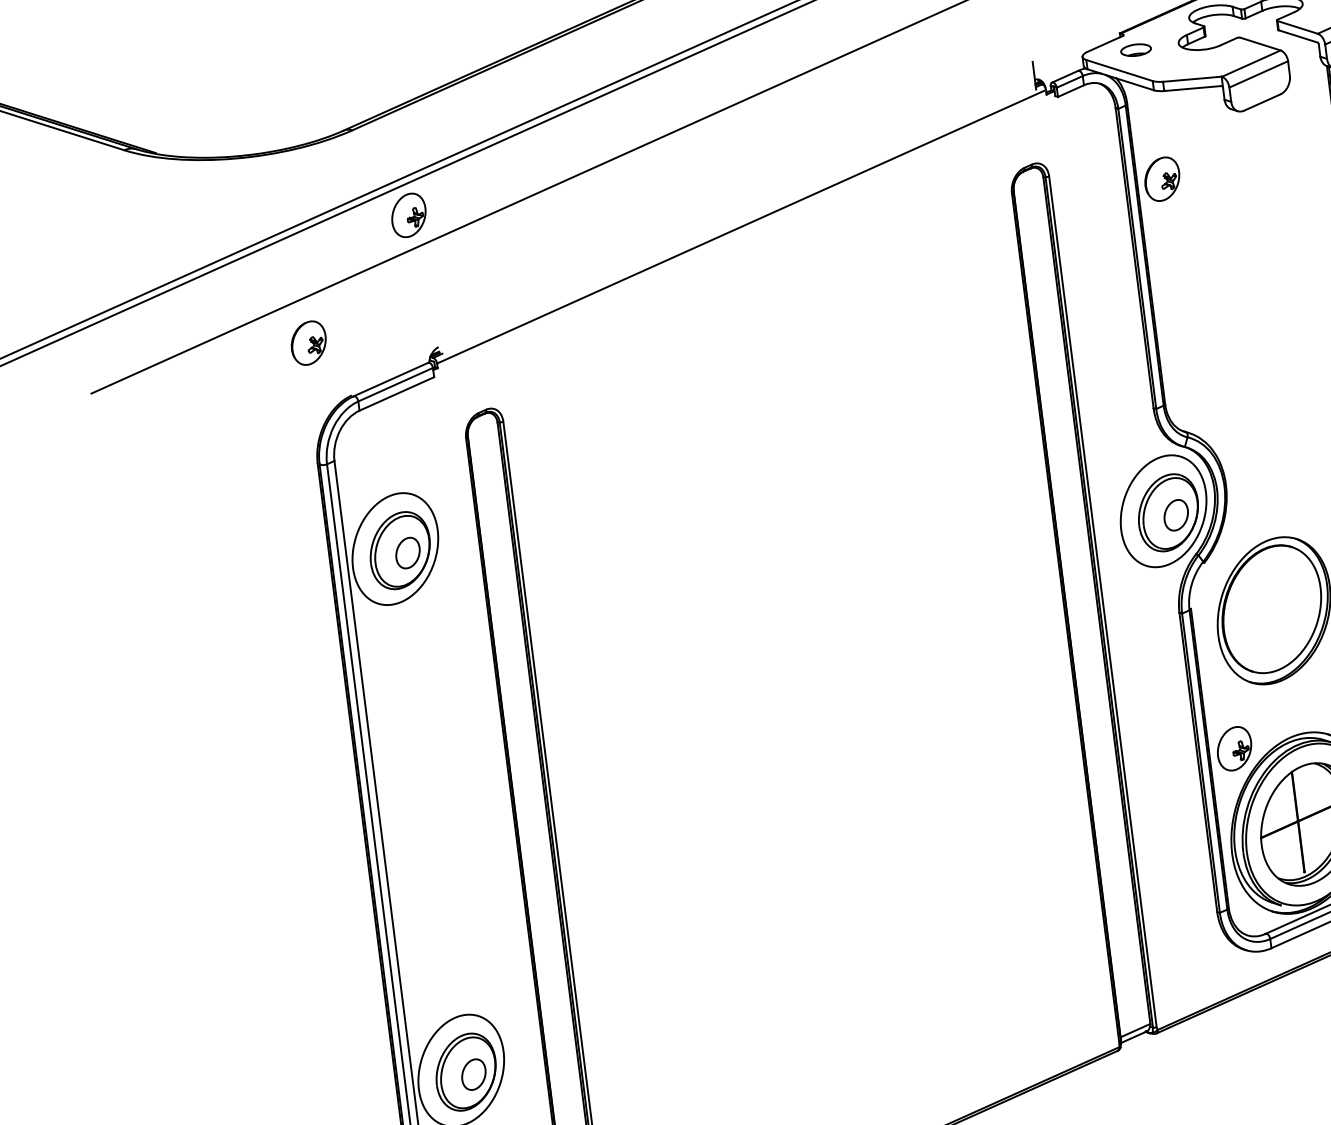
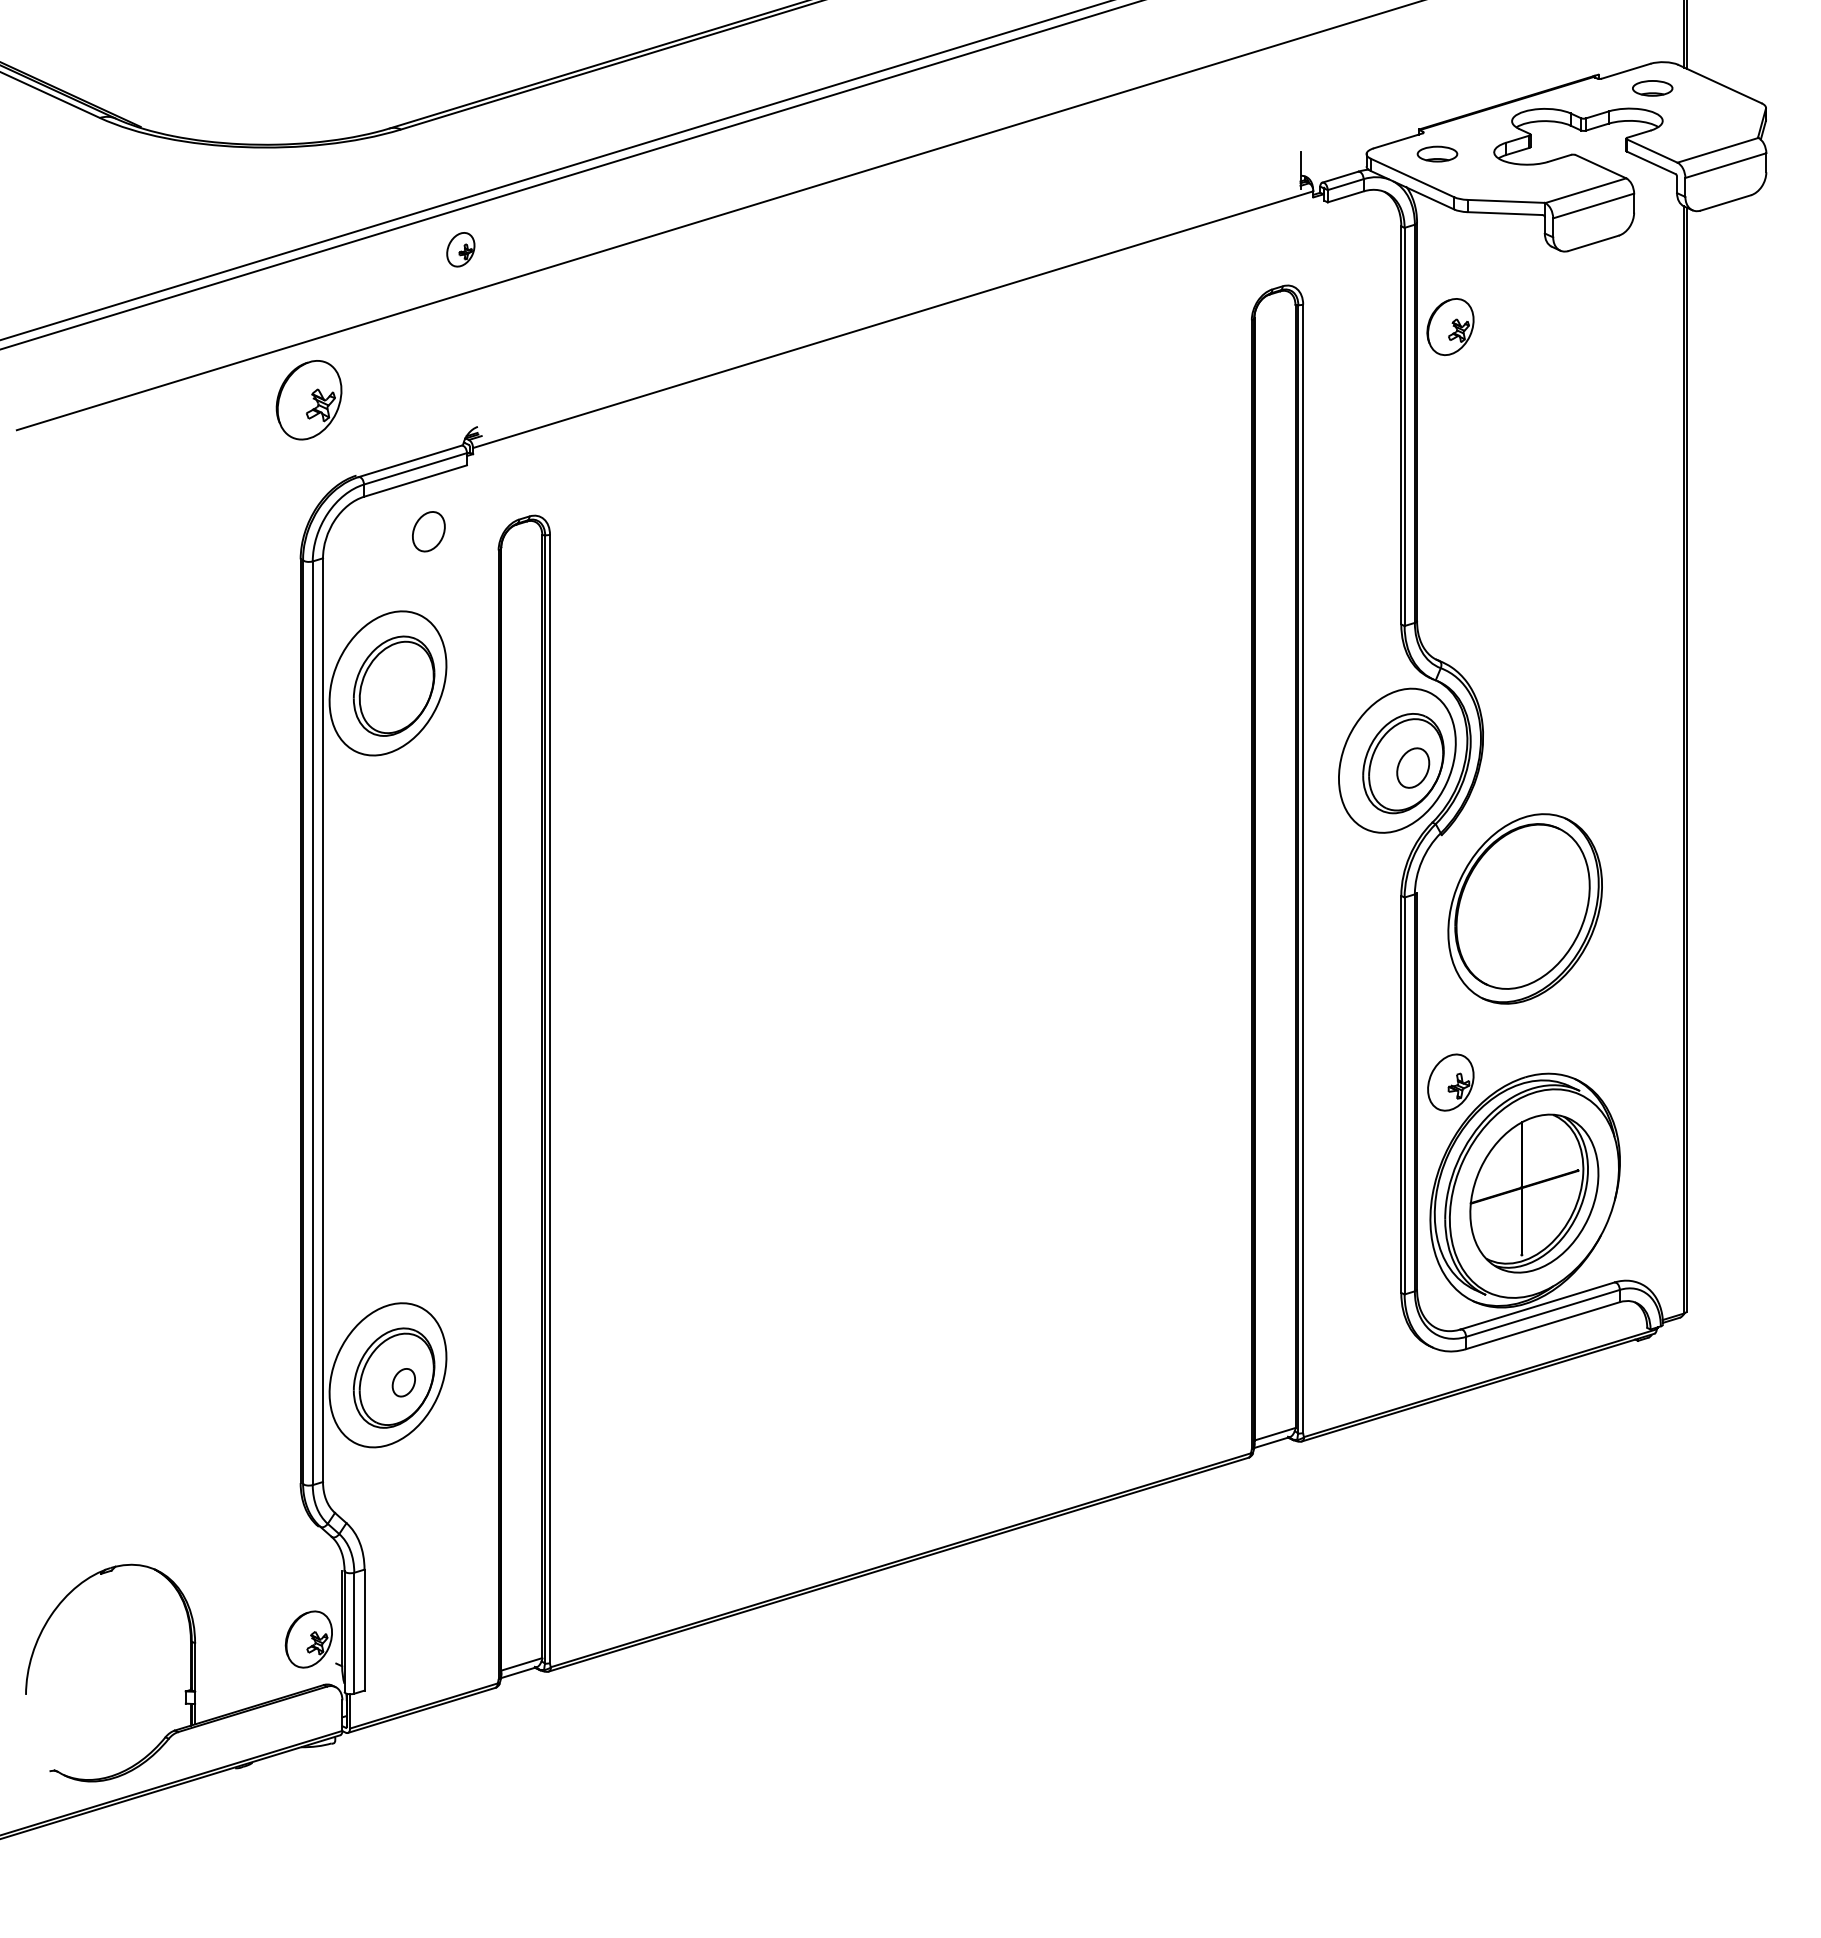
part: (408, 215) -> (460, 249), size x0.6
part: (308, 343) -> (308, 400), size x1.4
part: (407, 552) -> (428, 531), moved
part: (473, 1074) -> (403, 1382), size x0.7

